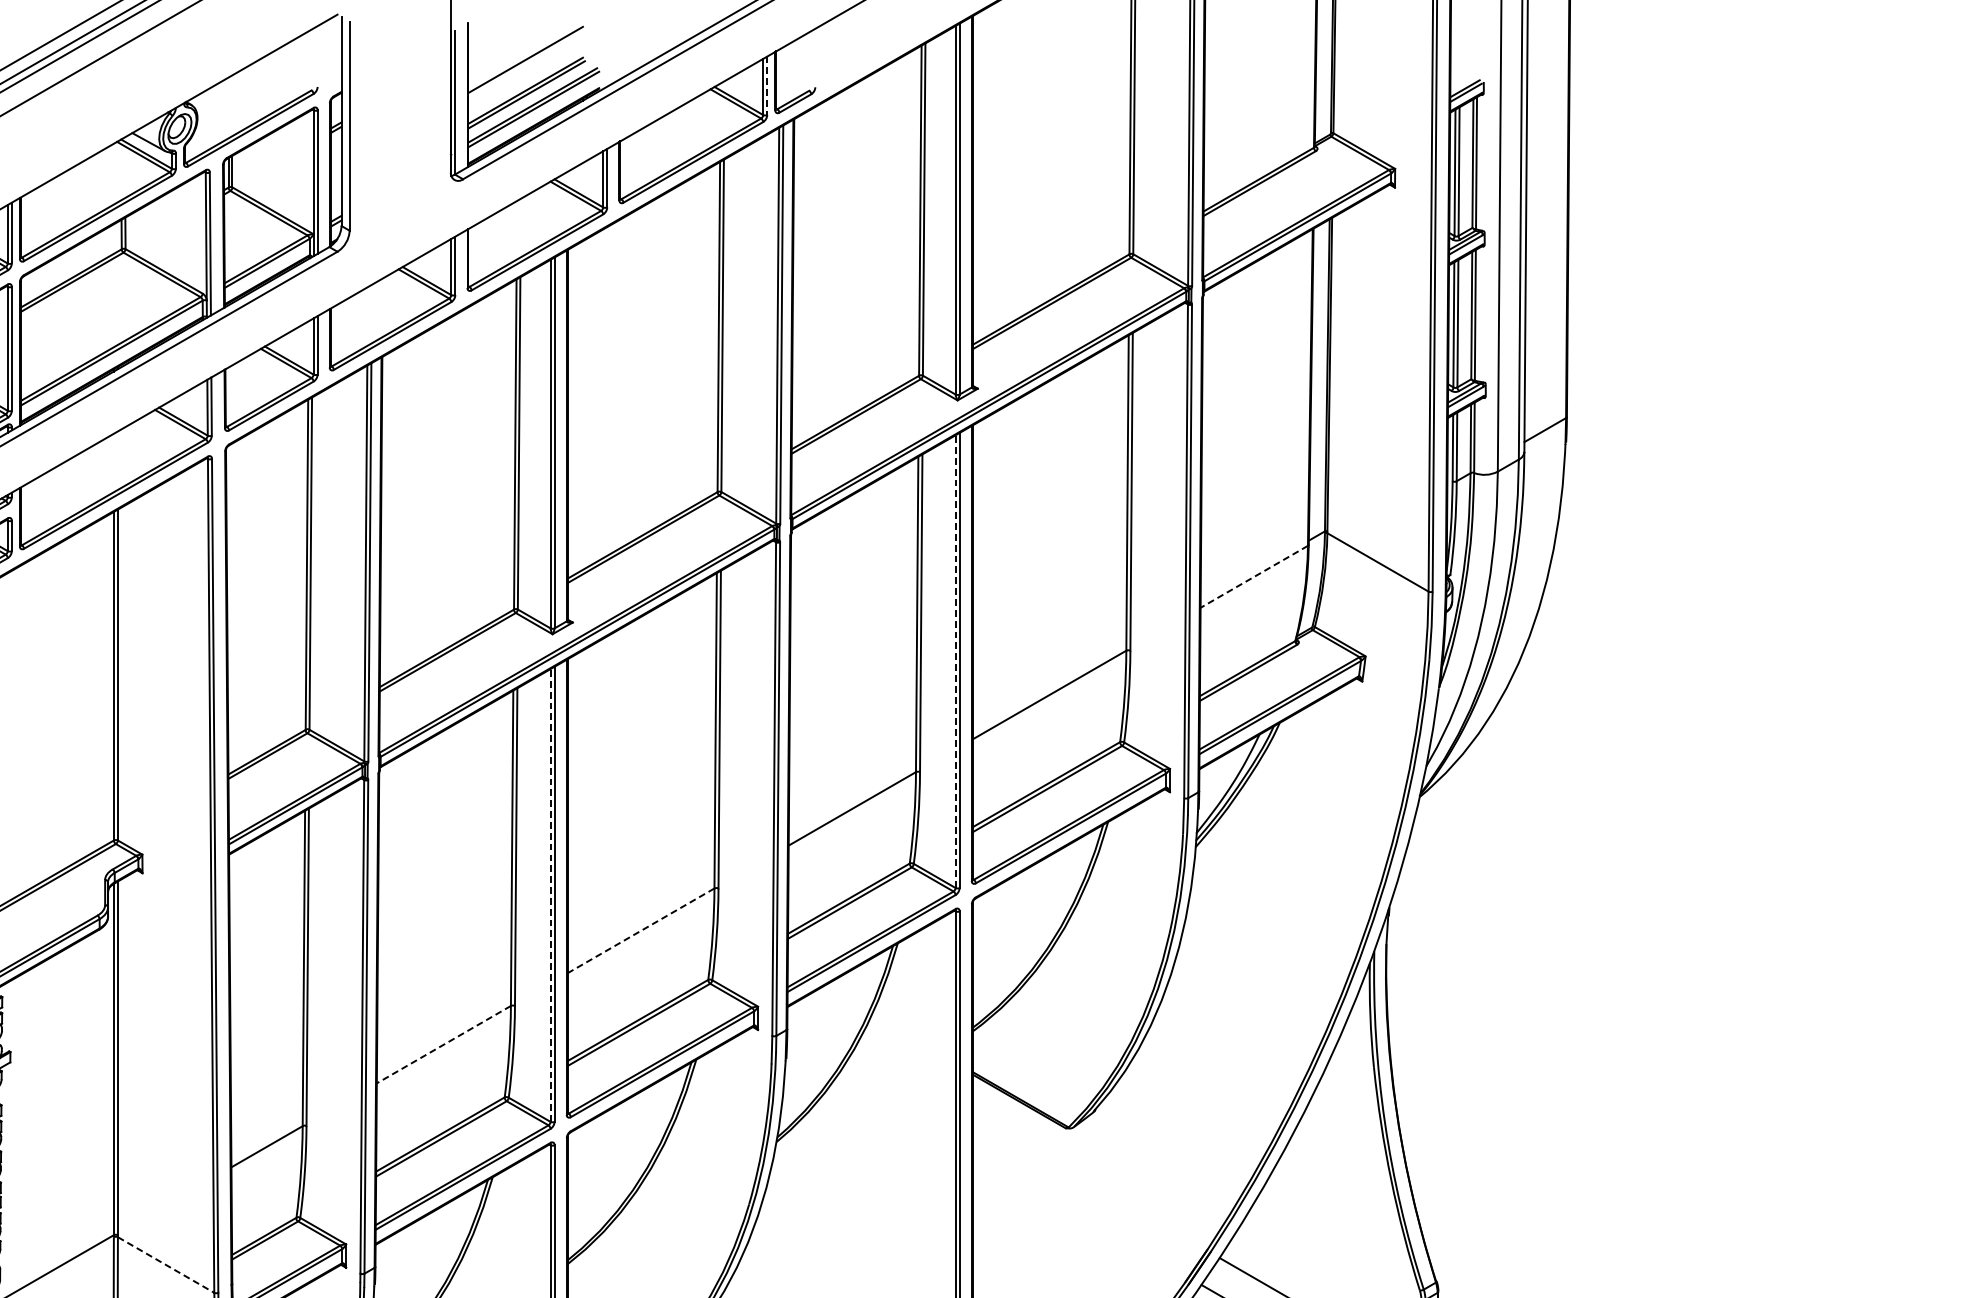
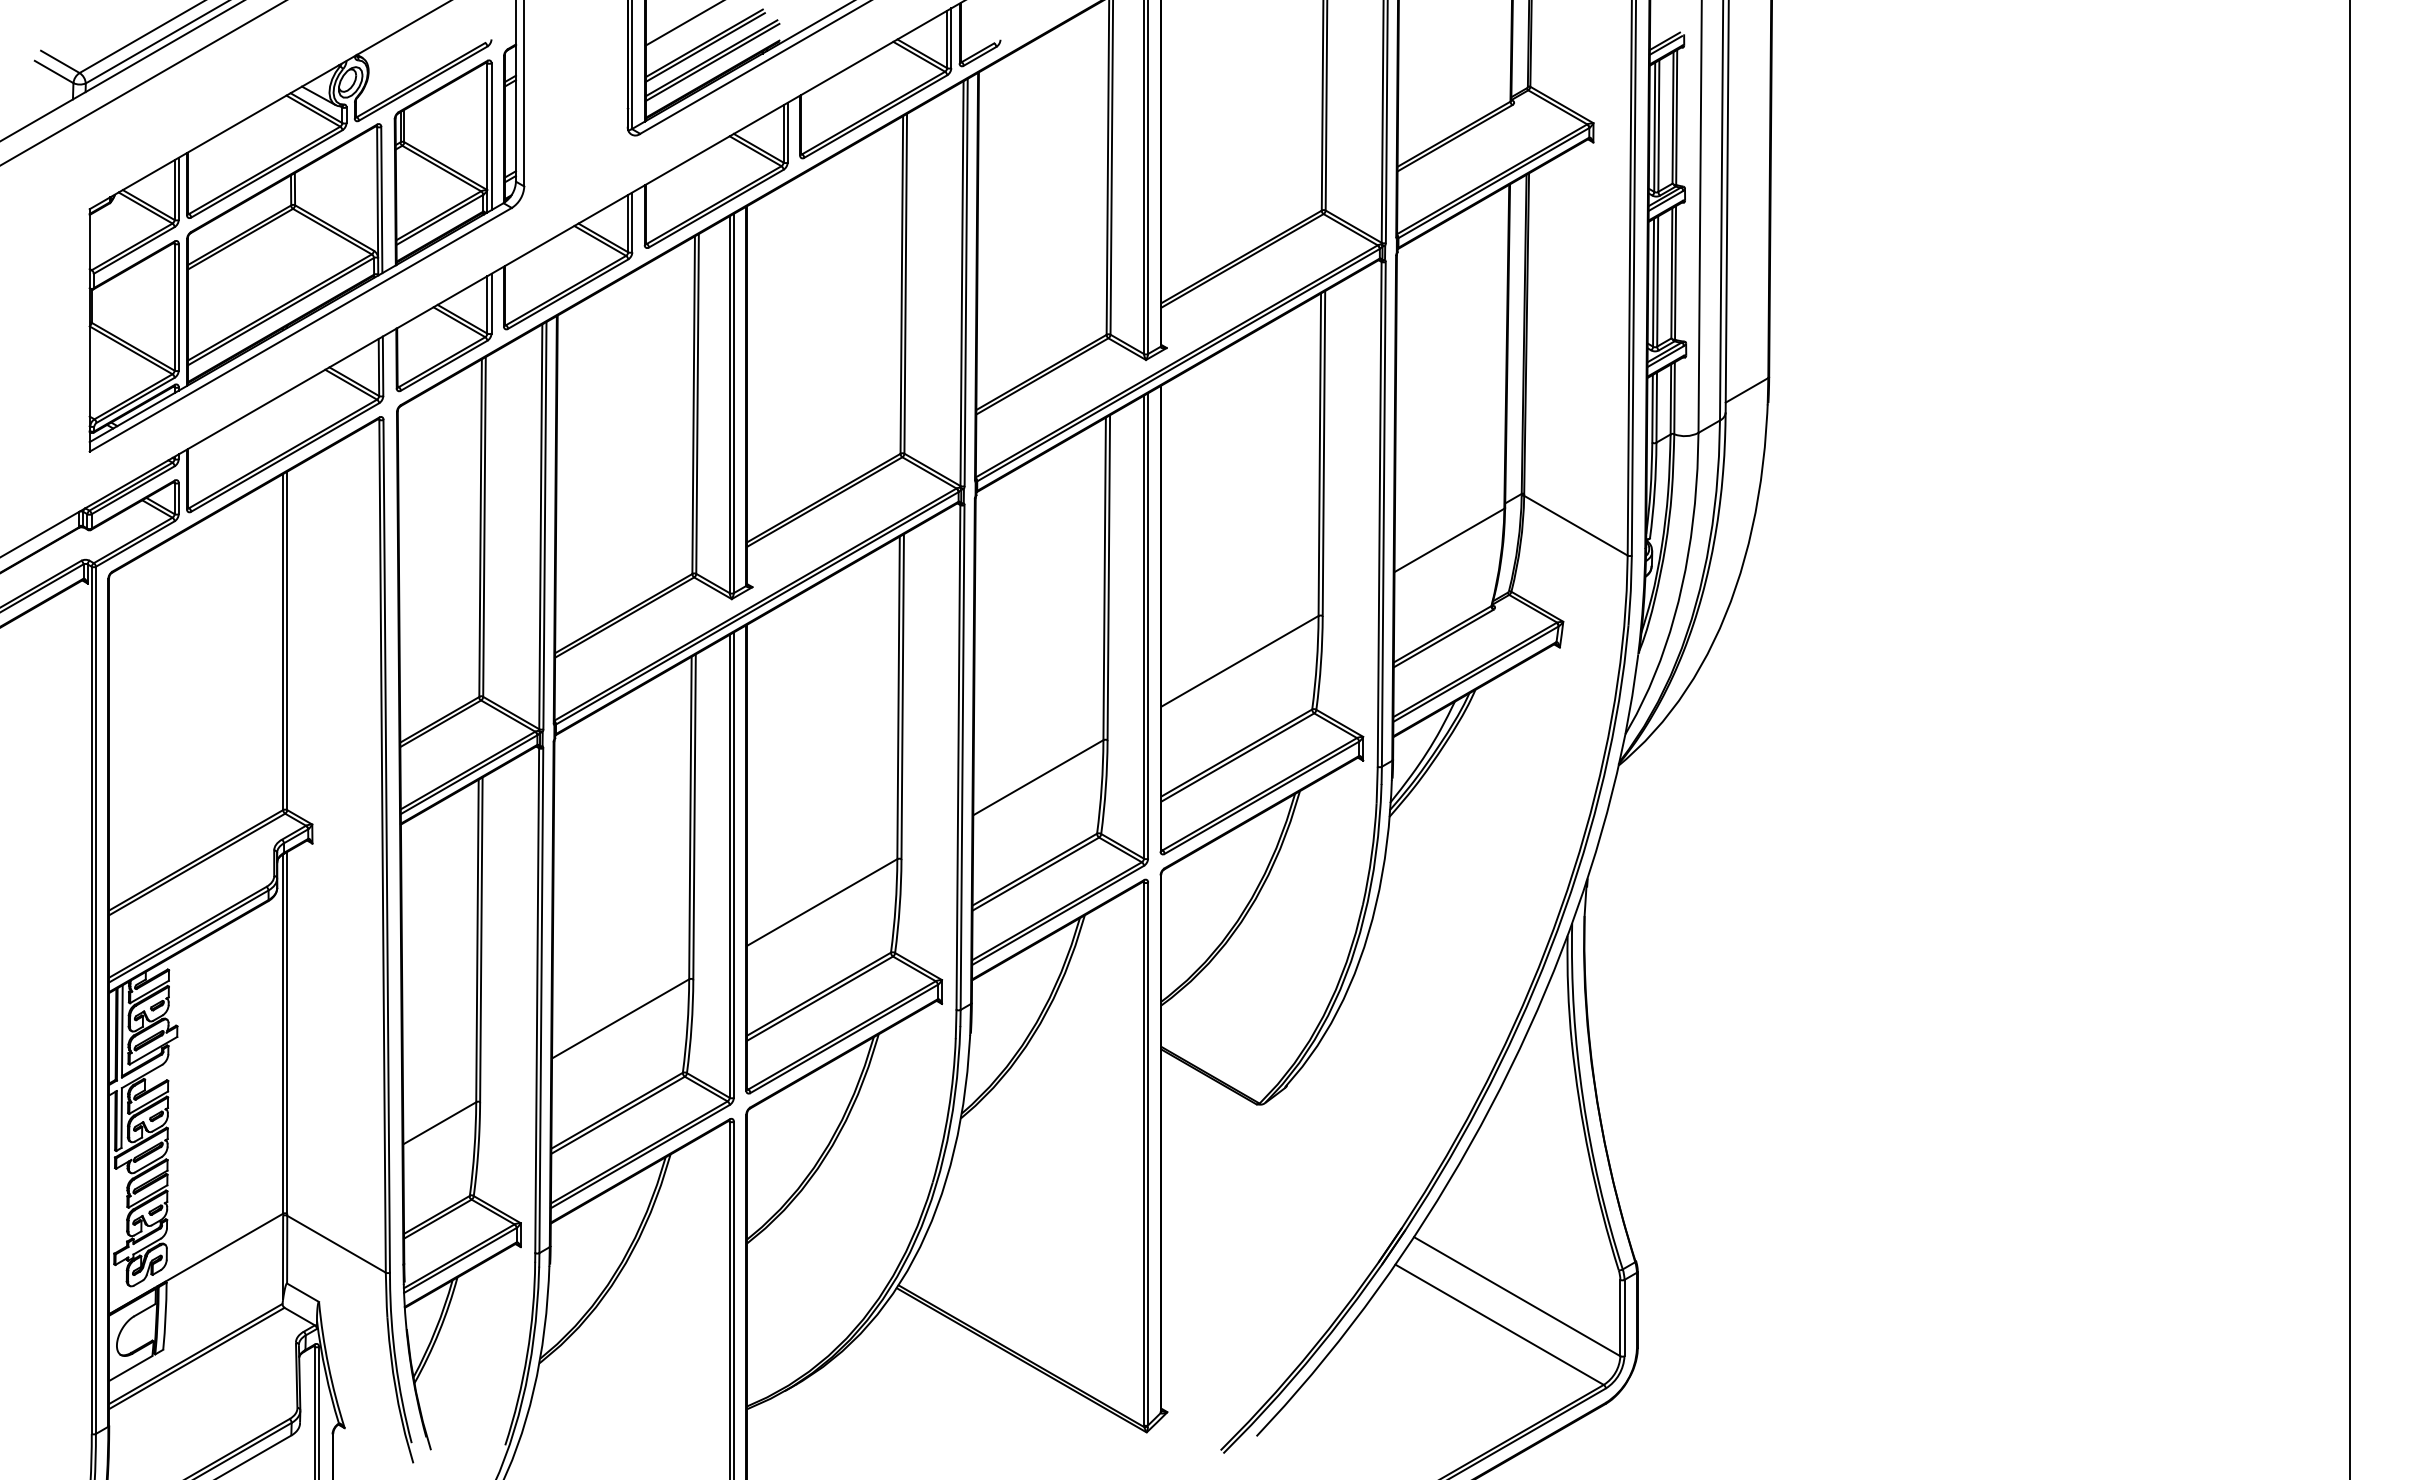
line: (767, 86) -> (951, 38), dashed -> solid
line: (1254, 576) -> (1449, 540), dashed -> solid
line: (955, 661) -> (1143, 627), dashed -> solid
line: (550, 895) -> (729, 866), dashed -> solid
line: (641, 930) -> (822, 902), dashed -> solid
line: (443, 1045) -> (620, 1019), dashed -> solid
line: (166, 1265) -> (336, 1244), dashed -> solid

